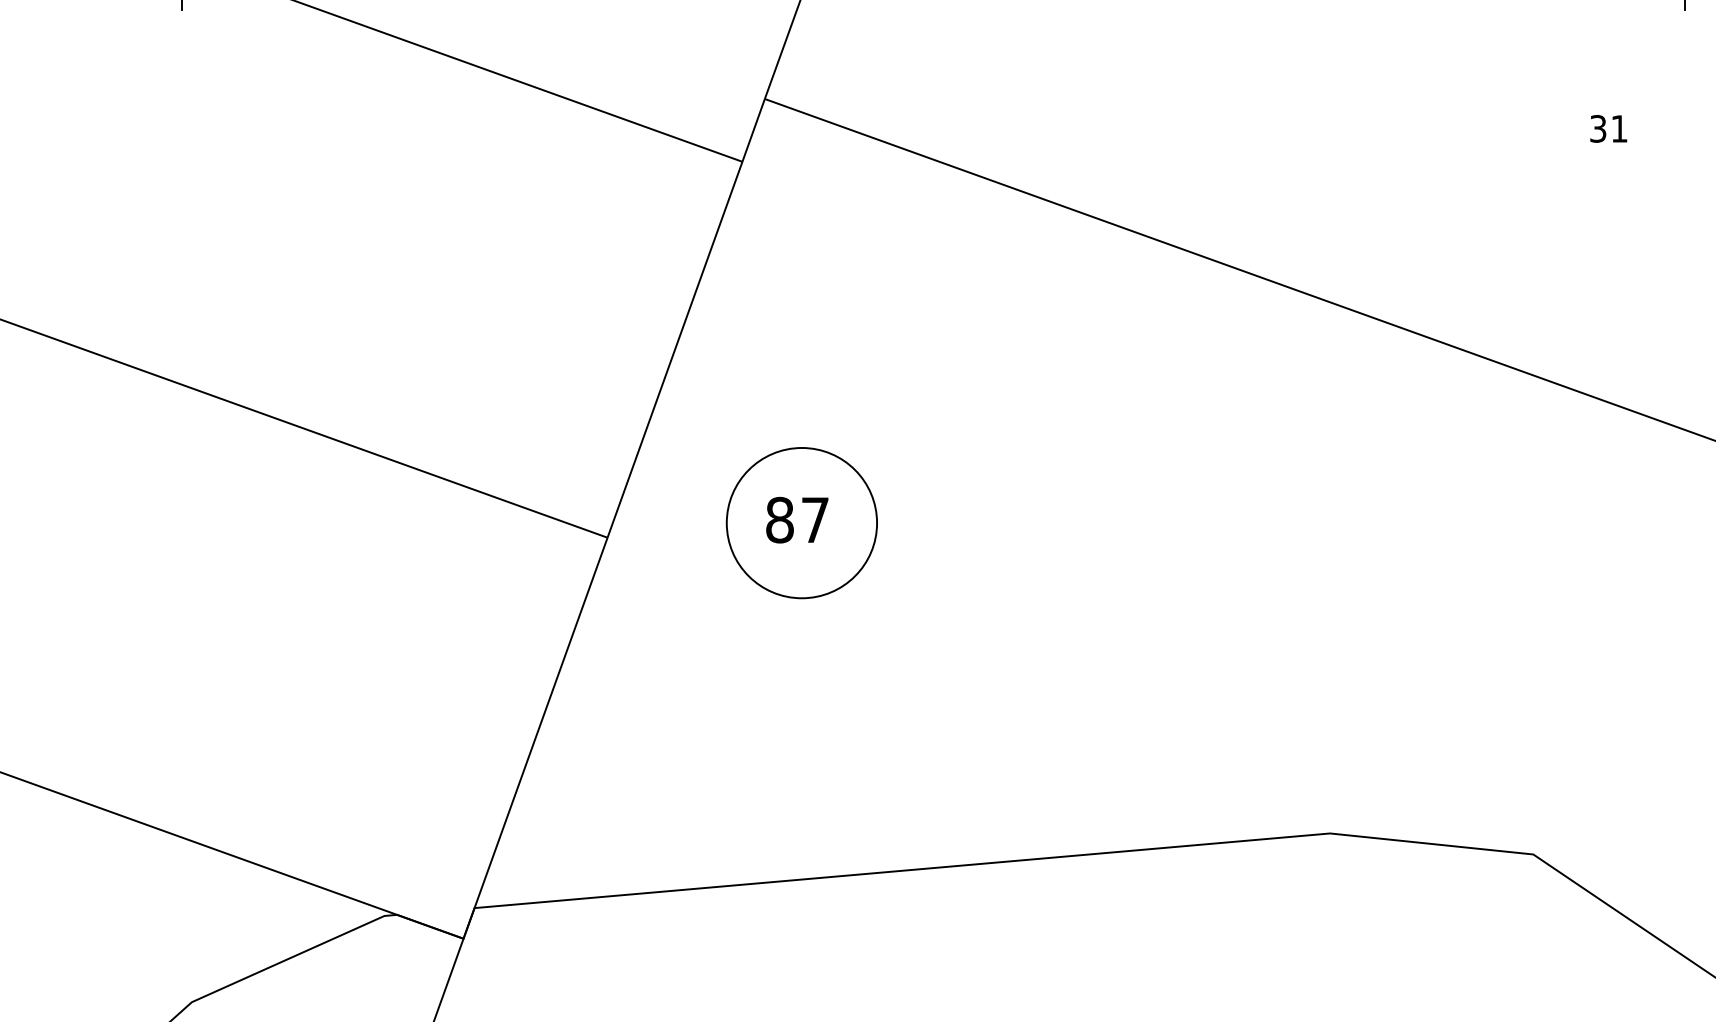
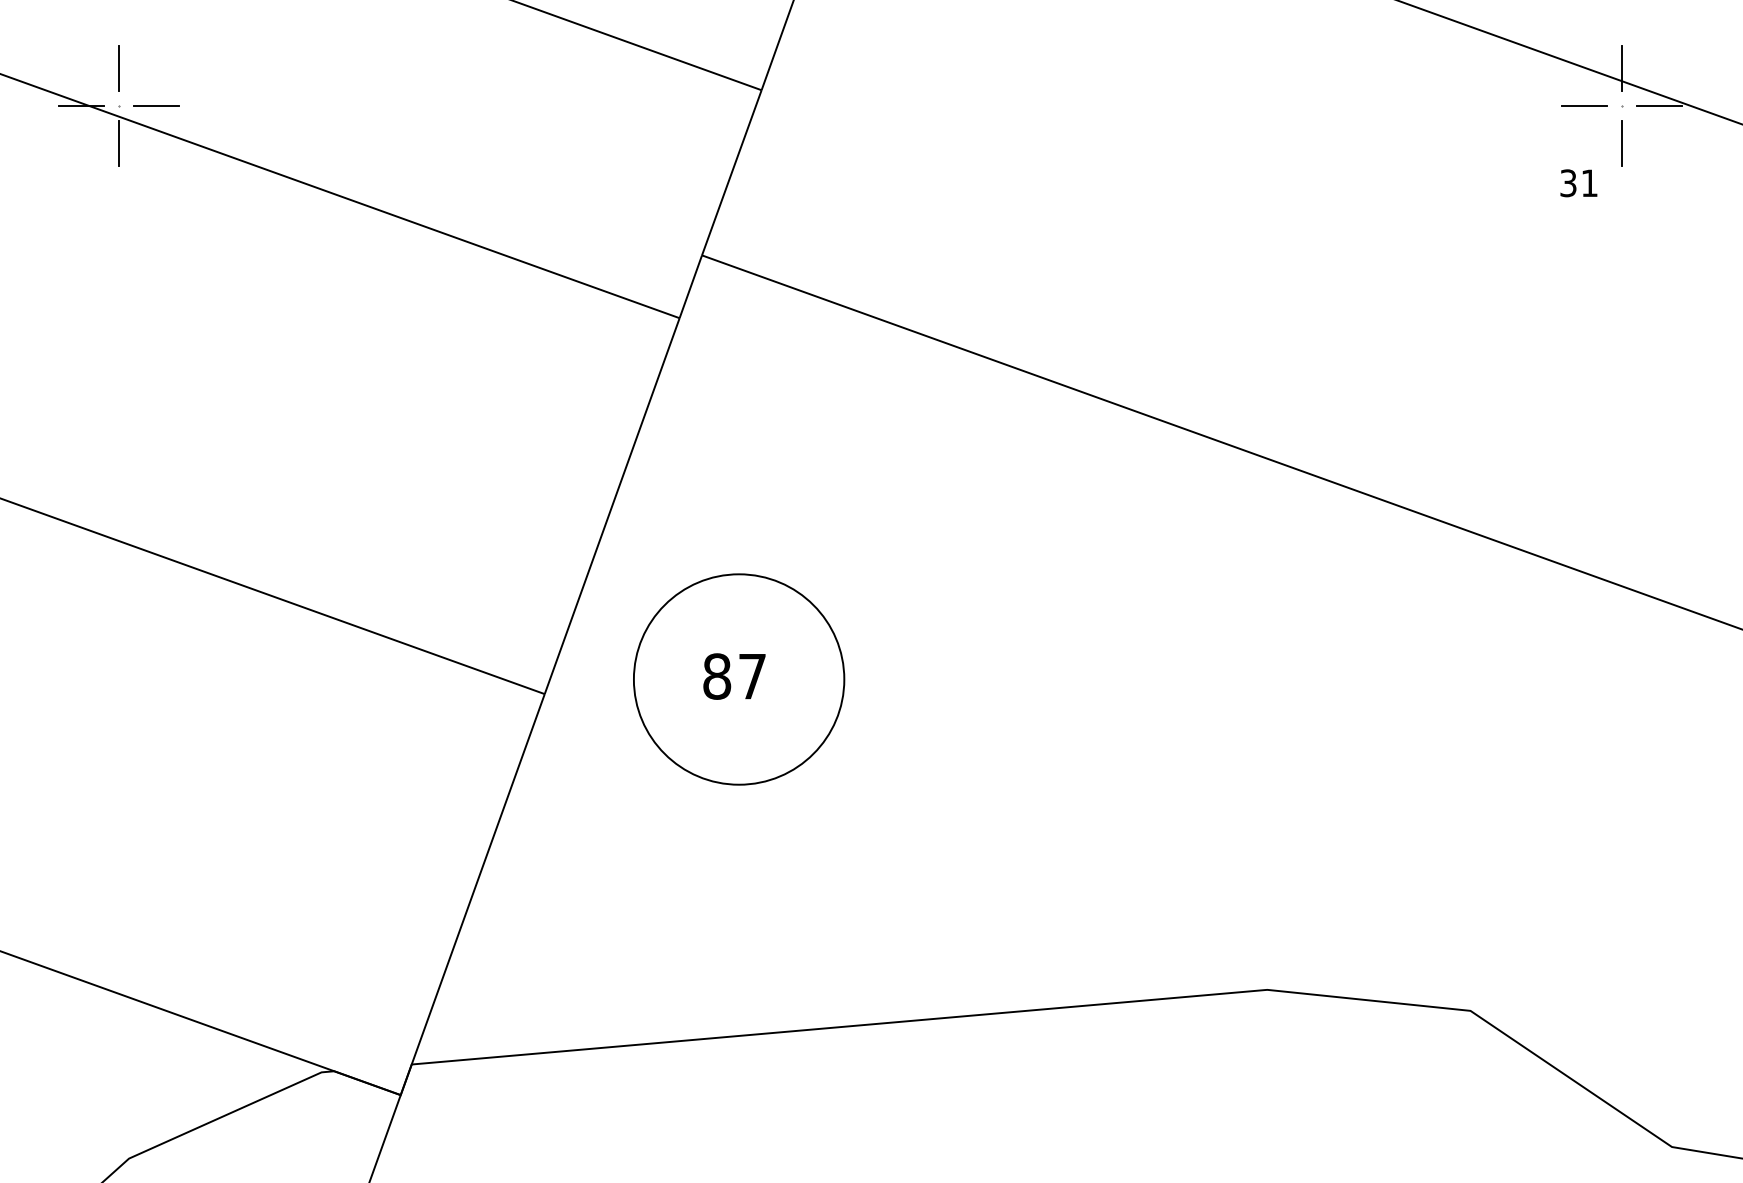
text: (1608, 129) -> (1578, 183), moved
circle: (801, 523) -> (738, 679), size x1.4

